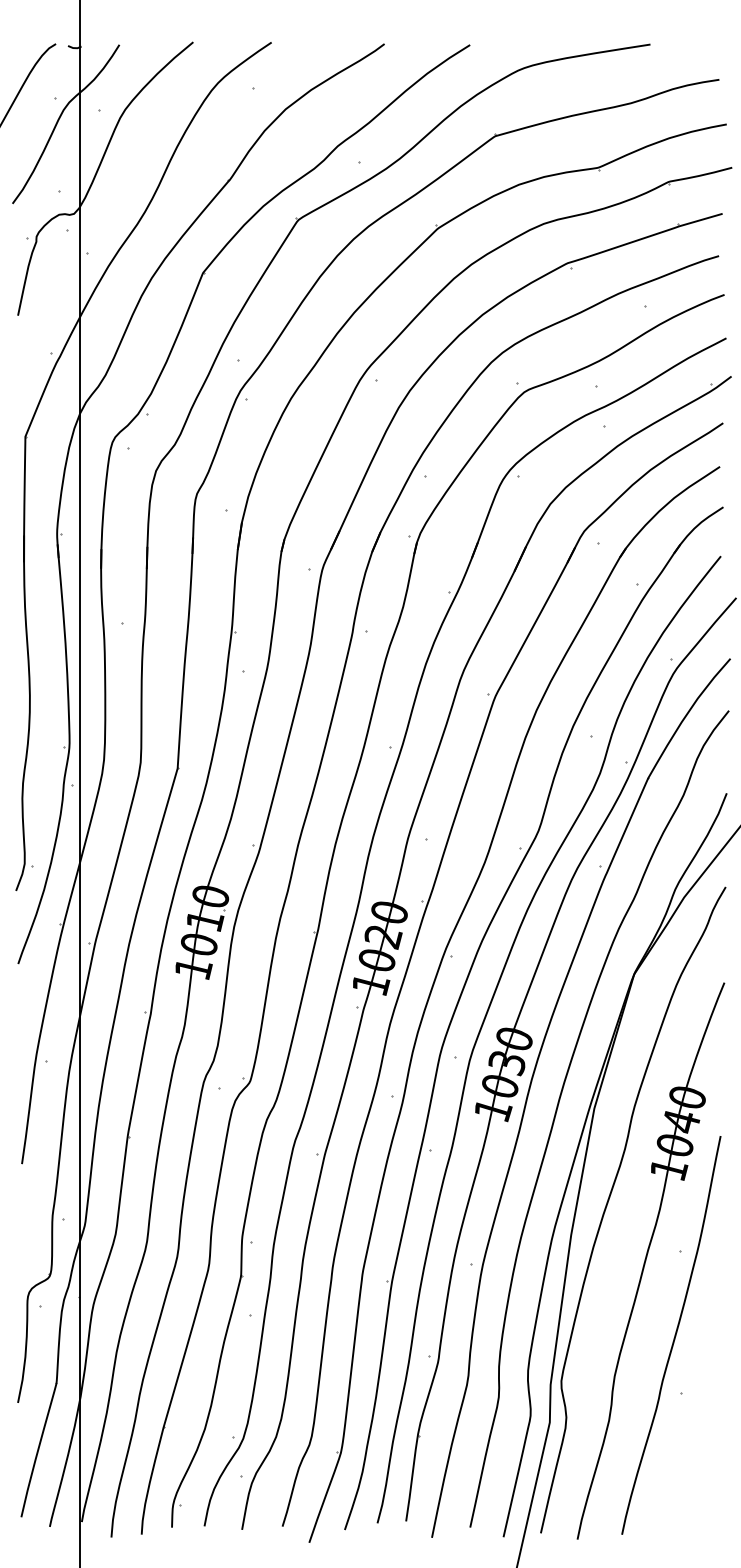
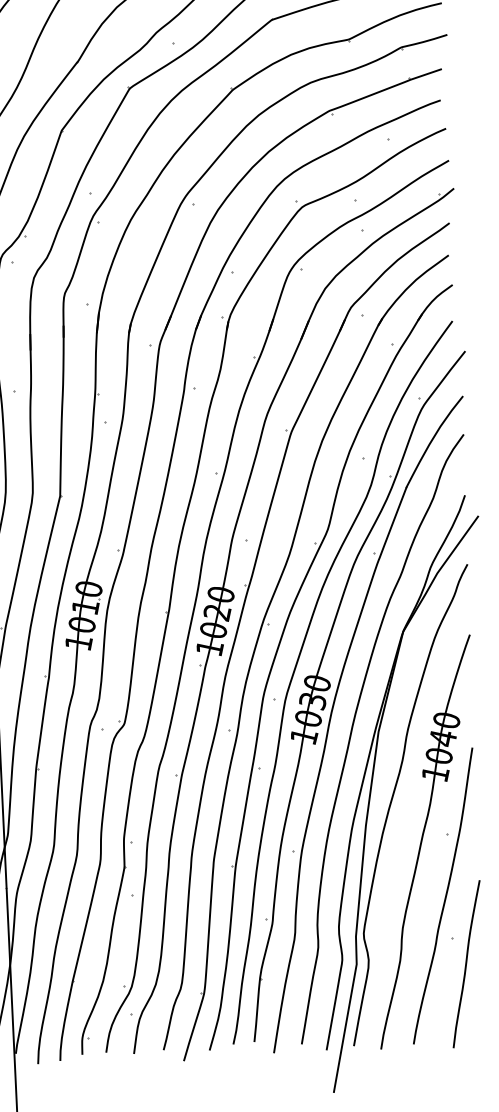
curve: (698, 1429) -> (466, 964), added

